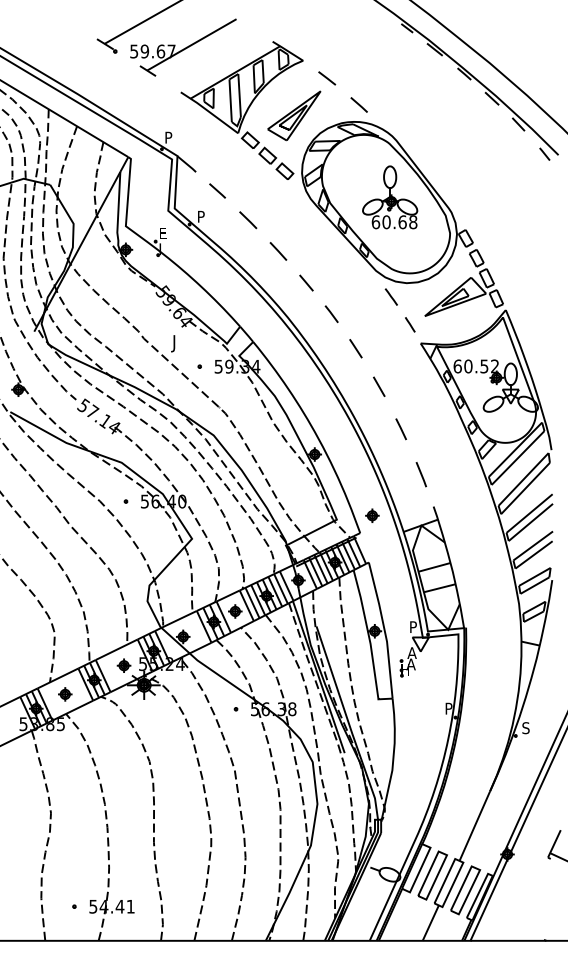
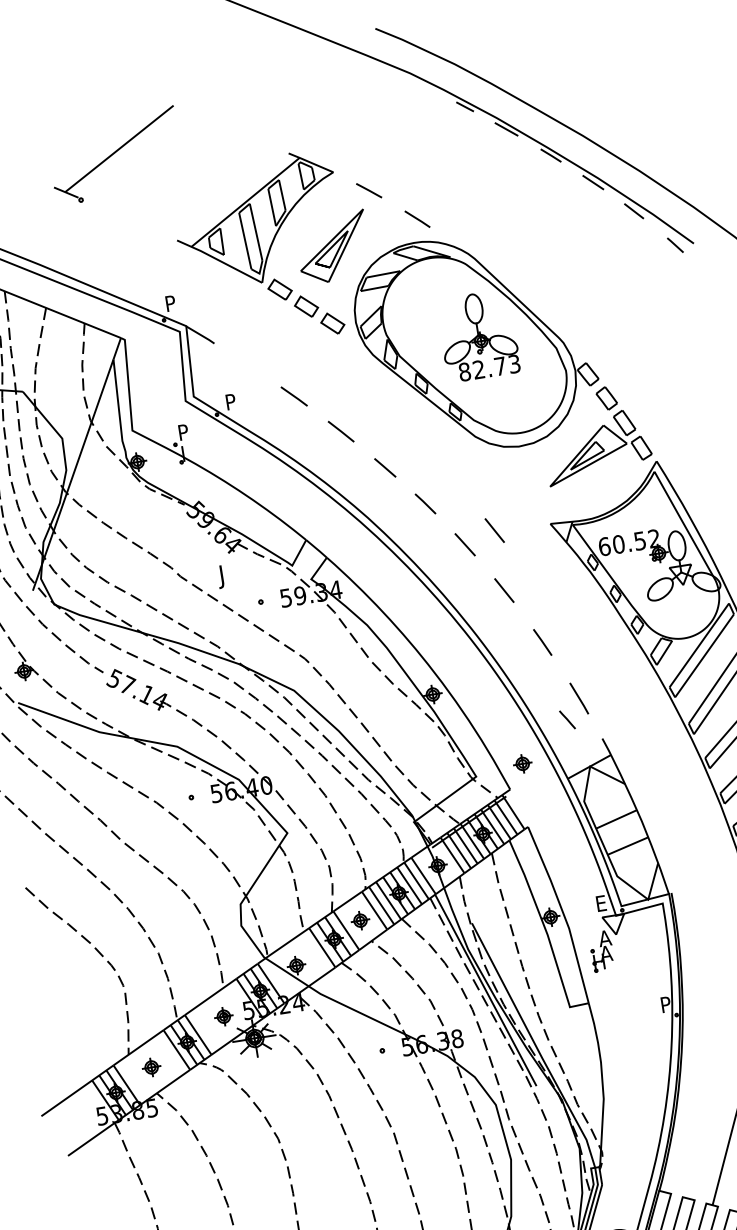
part: (183, 47) -> (171, 180), removed
line: (217, 190) -> (246, 363), removed
text: (394, 222) -> (489, 368), 60.68 -> 82.73
text: (162, 233) -> (182, 432), E -> P
line: (390, 296) -> (500, 467), removed
line: (410, 324) -> (567, 719), moved
line: (379, 341) -> (495, 530), added
text: (413, 626) -> (601, 902), P -> E

